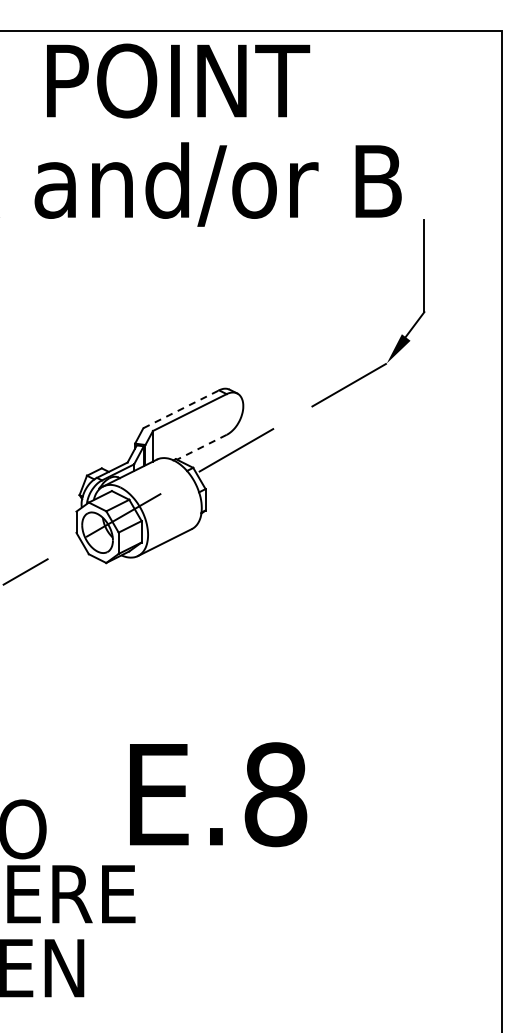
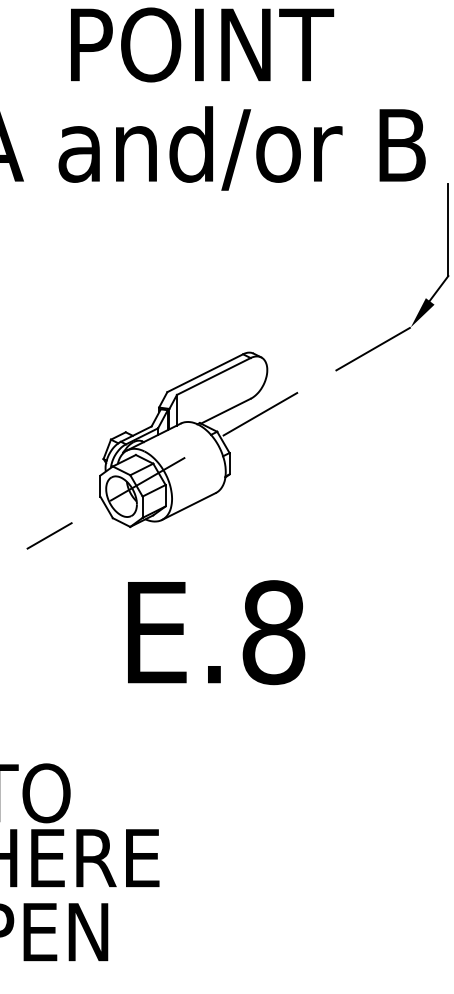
line: (181, 409) -> (205, 373), dashed -> solid
line: (201, 447) -> (225, 411), dashed -> solid
text: (218, 794) -> (216, 632), moved

